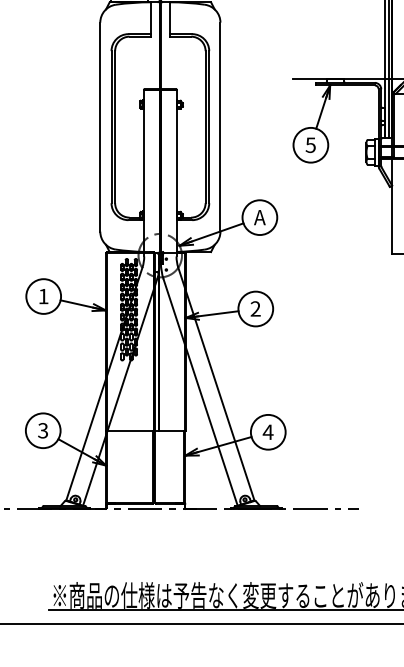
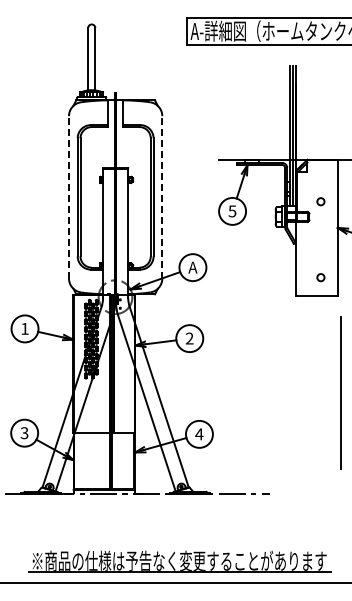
line: (99, 126) -> (68, 196), solid -> dashed
line: (220, 126) -> (162, 196), solid -> dashed

